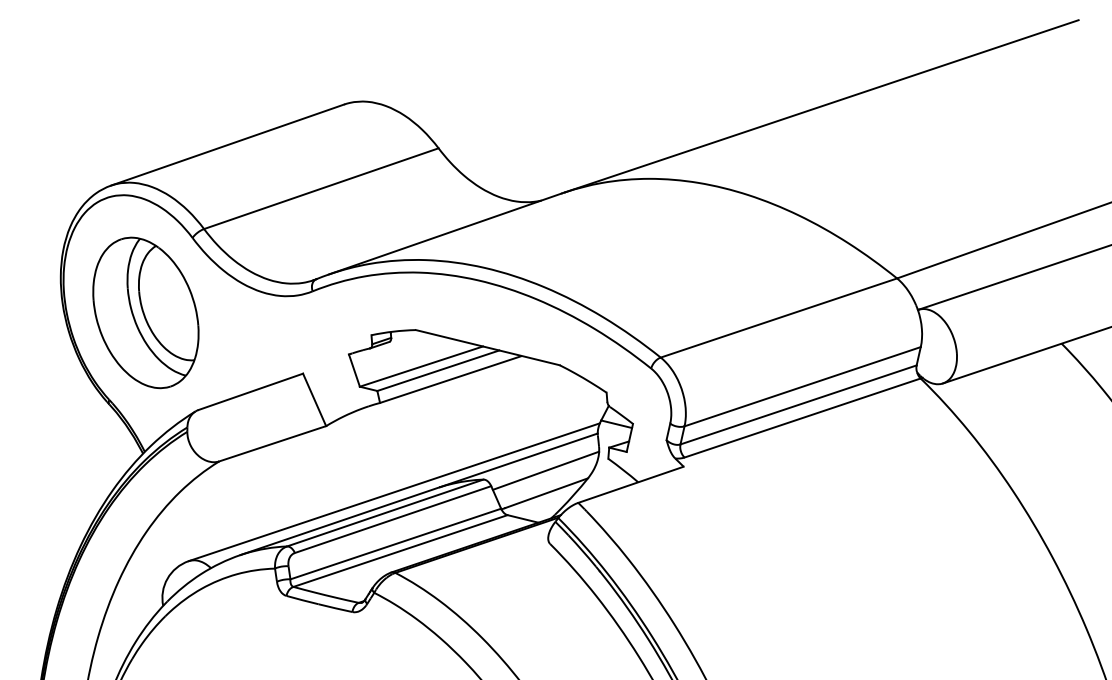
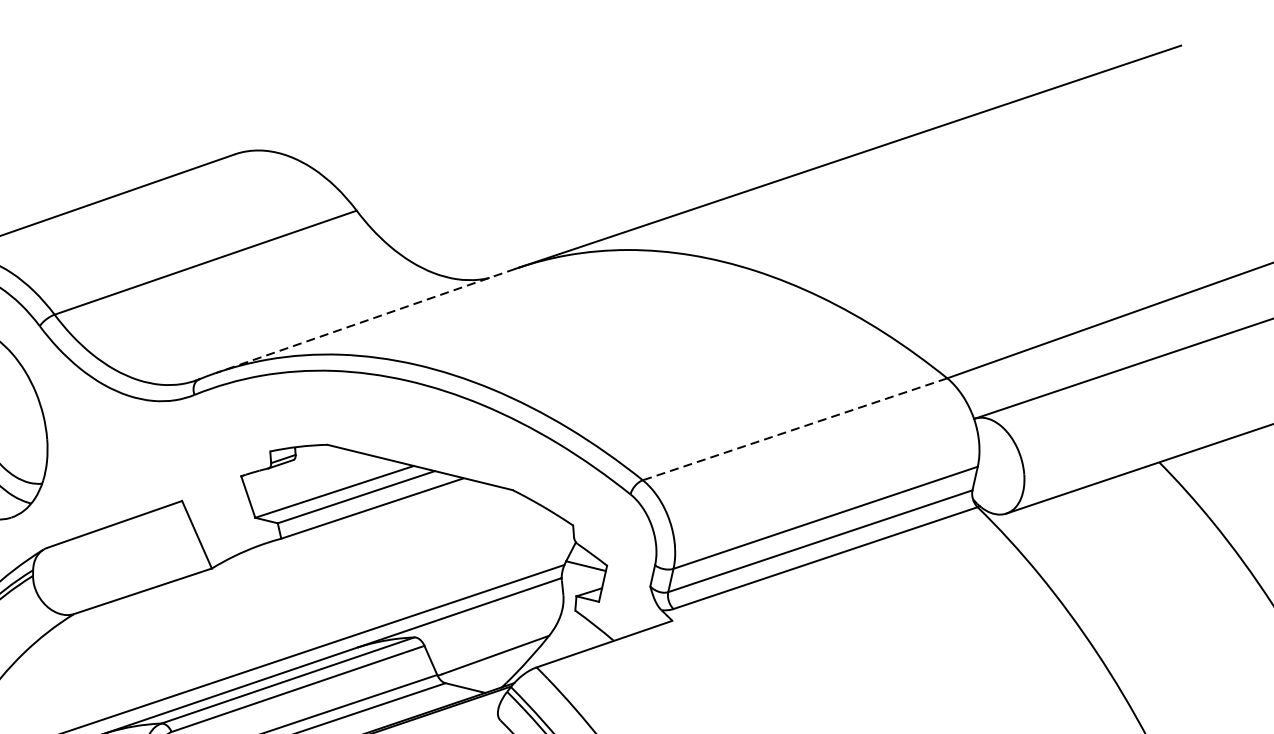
line: (445, 234) -> (365, 321), solid -> dashed
line: (778, 318) -> (794, 429), solid -> dashed
line: (545, 470) -> (494, 625), removed

